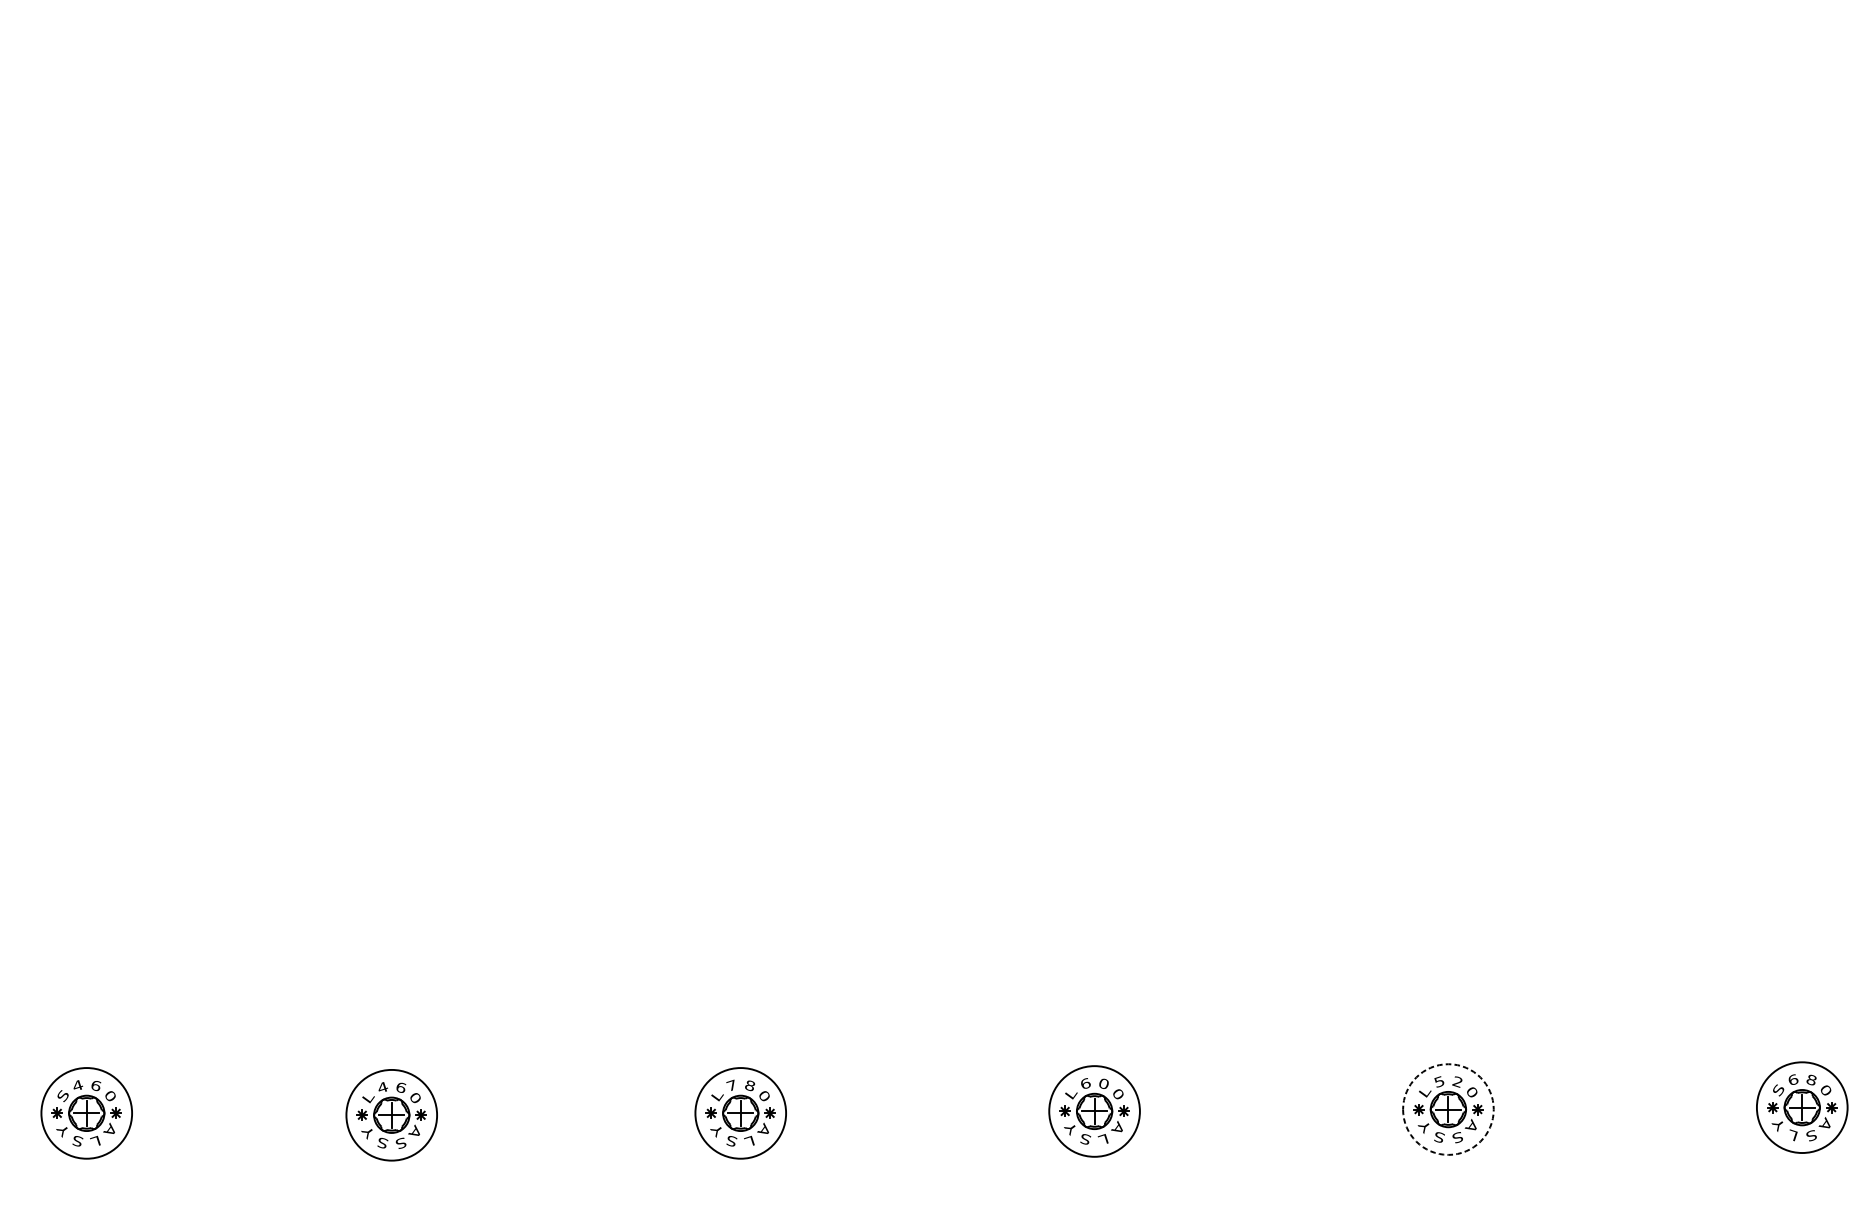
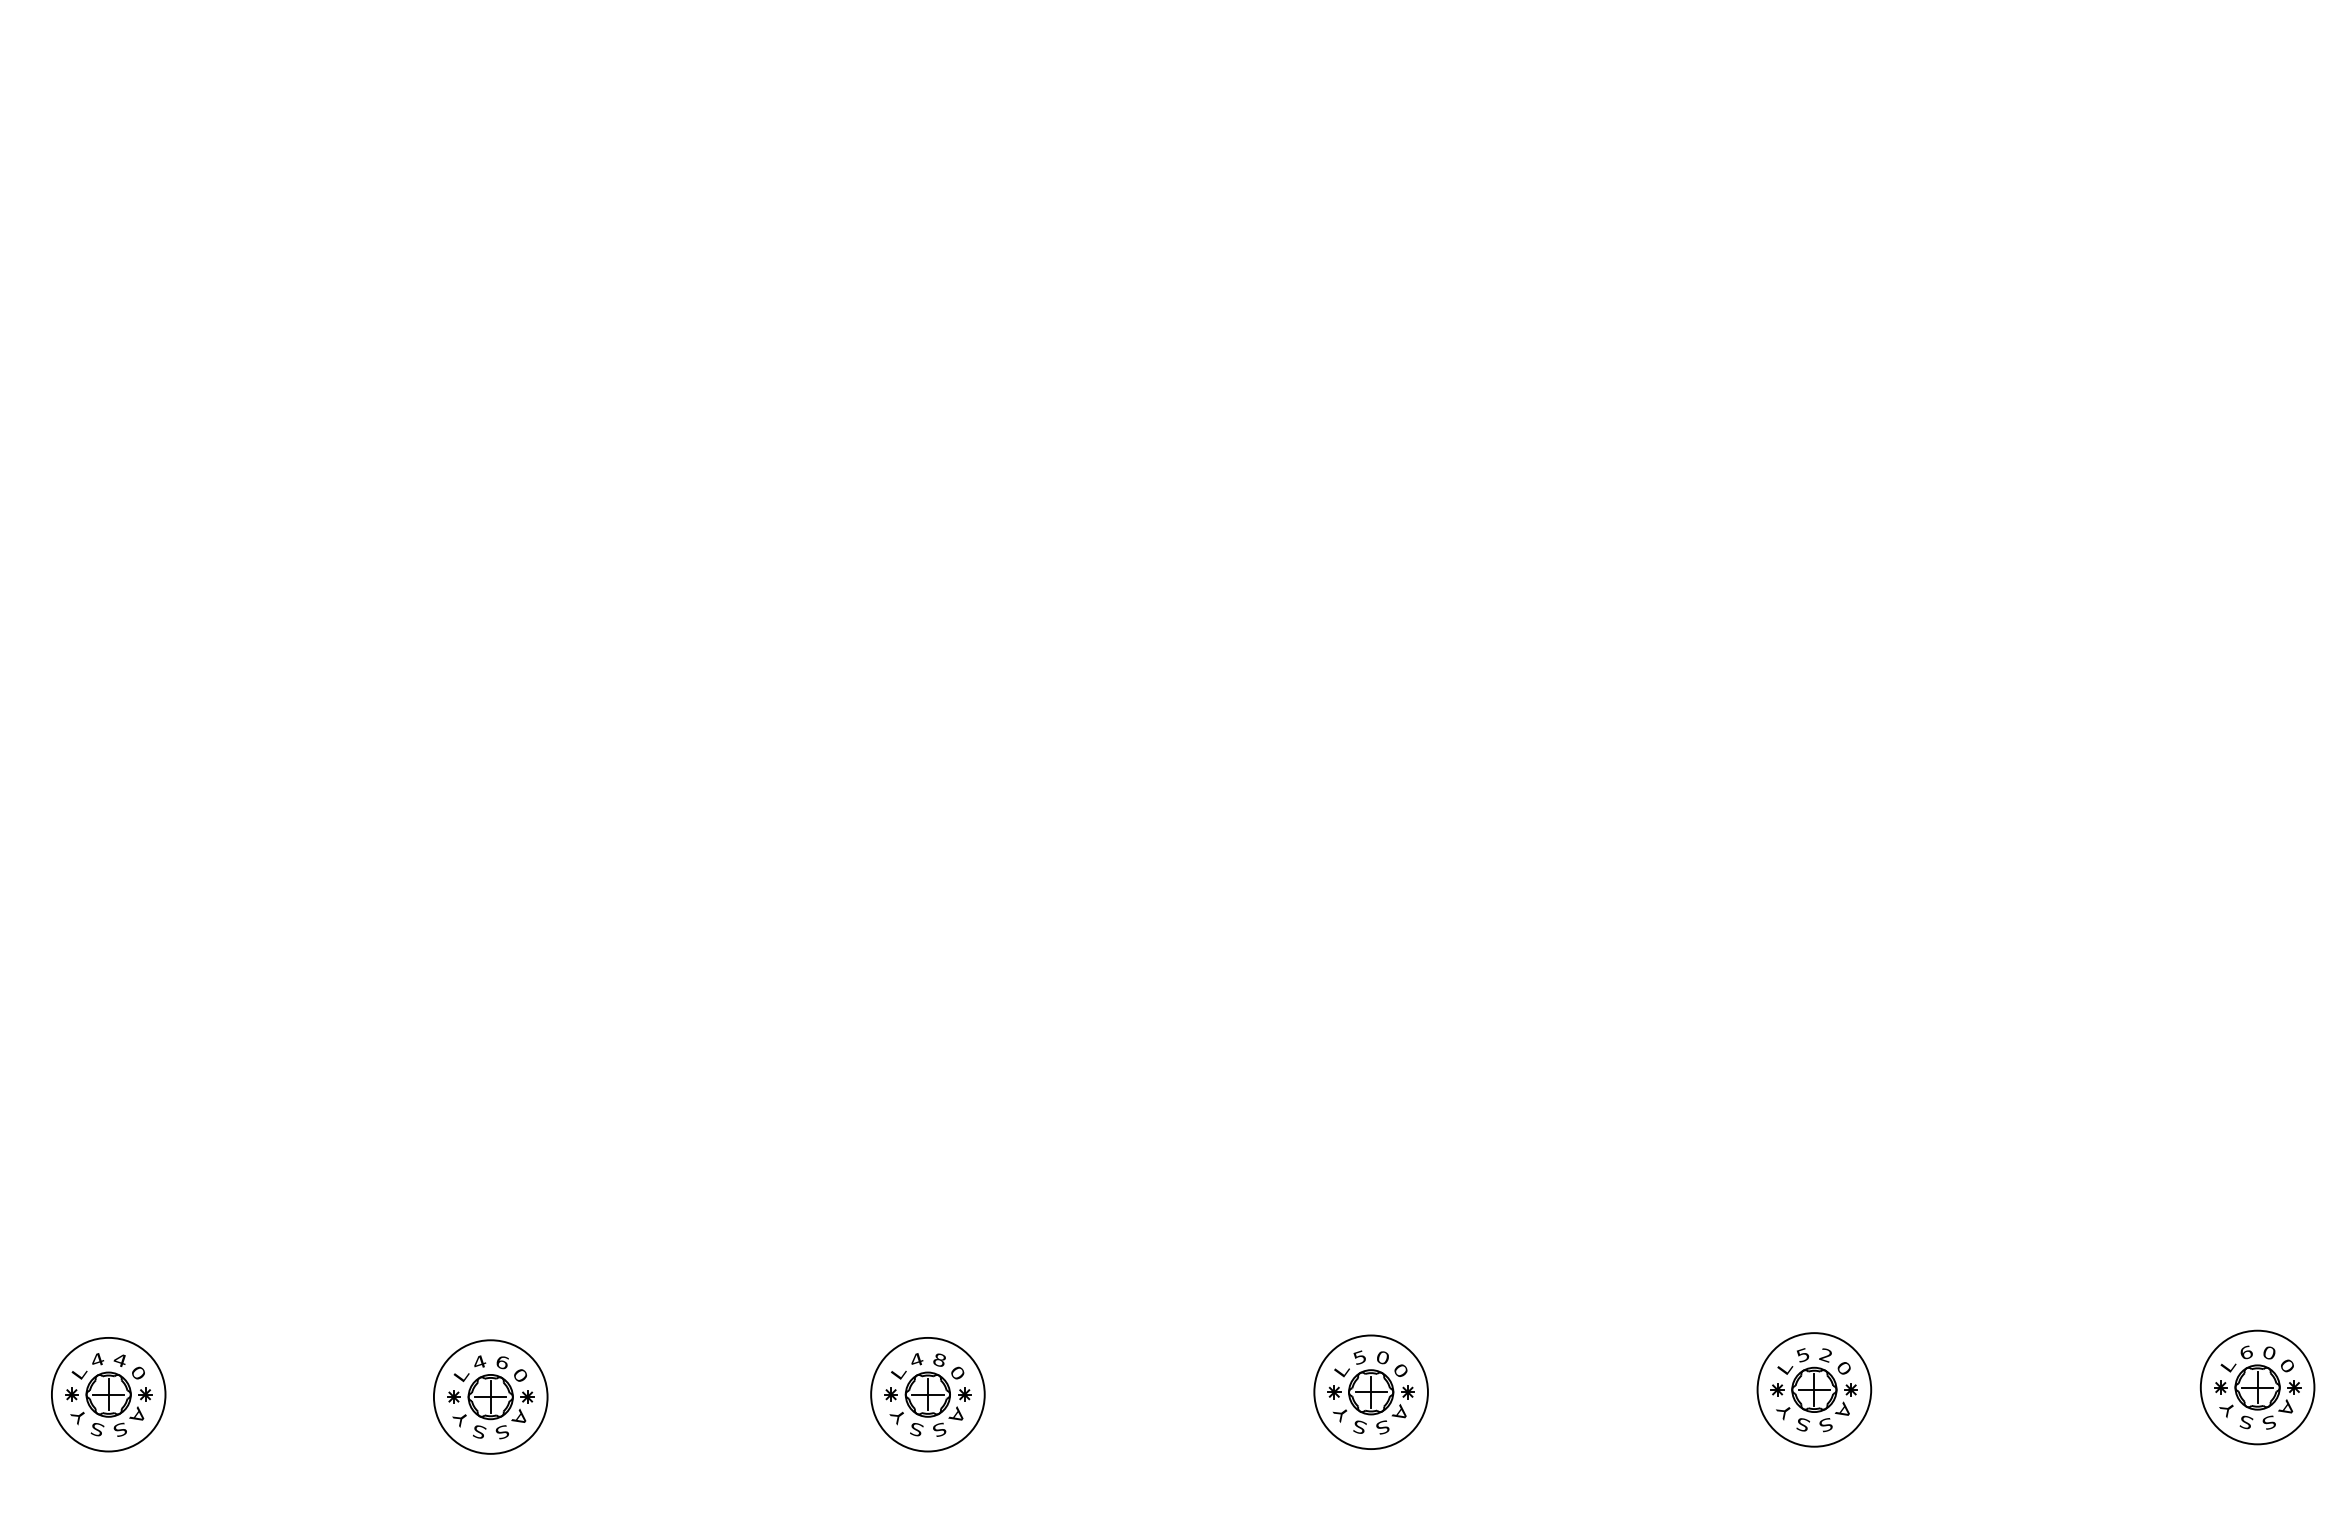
text: (1811, 1079) -> (2269, 1352), 8 -> 0
text: (1085, 1083) -> (1359, 1357), 6 -> 5
text: (731, 1085) -> (916, 1359), 7 -> 4
text: (95, 1086) -> (119, 1360), 6 -> 4
text: (1779, 1090) -> (2228, 1365), S -> L
text: (63, 1095) -> (79, 1372), S -> L
line: (1494, 1109) -> (1871, 1389), dashed -> solid
text: (1793, 1134) -> (2246, 1421), L -> S
text: (1103, 1139) -> (1382, 1427), L -> S
text: (95, 1141) -> (119, 1429), L -> S
text: (750, 1141) -> (939, 1429), L -> S

